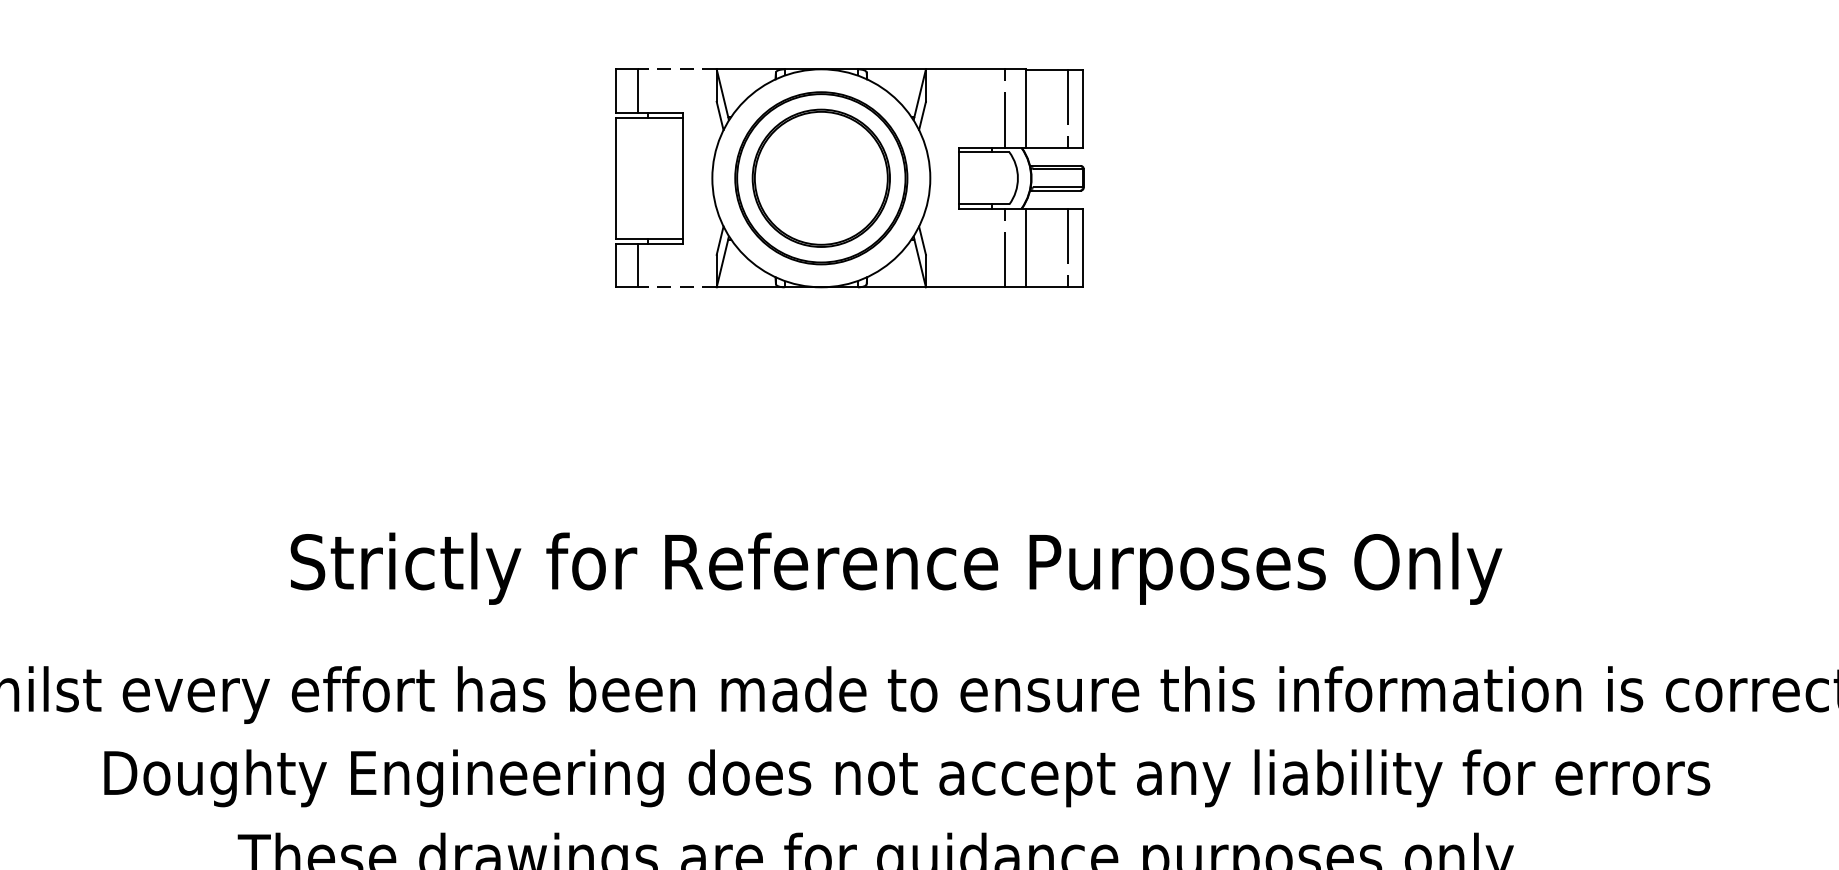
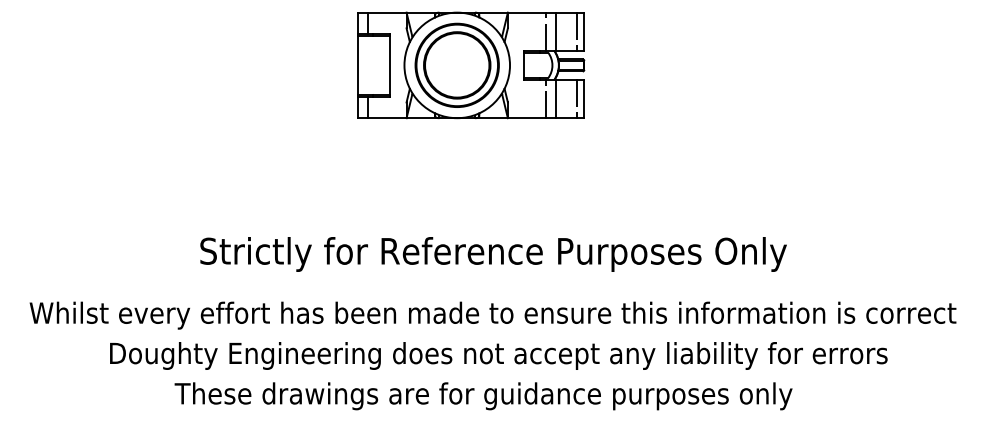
line: (675, 69) -> (386, 12), dashed -> solid
line: (675, 287) -> (386, 118), dashed -> solid

